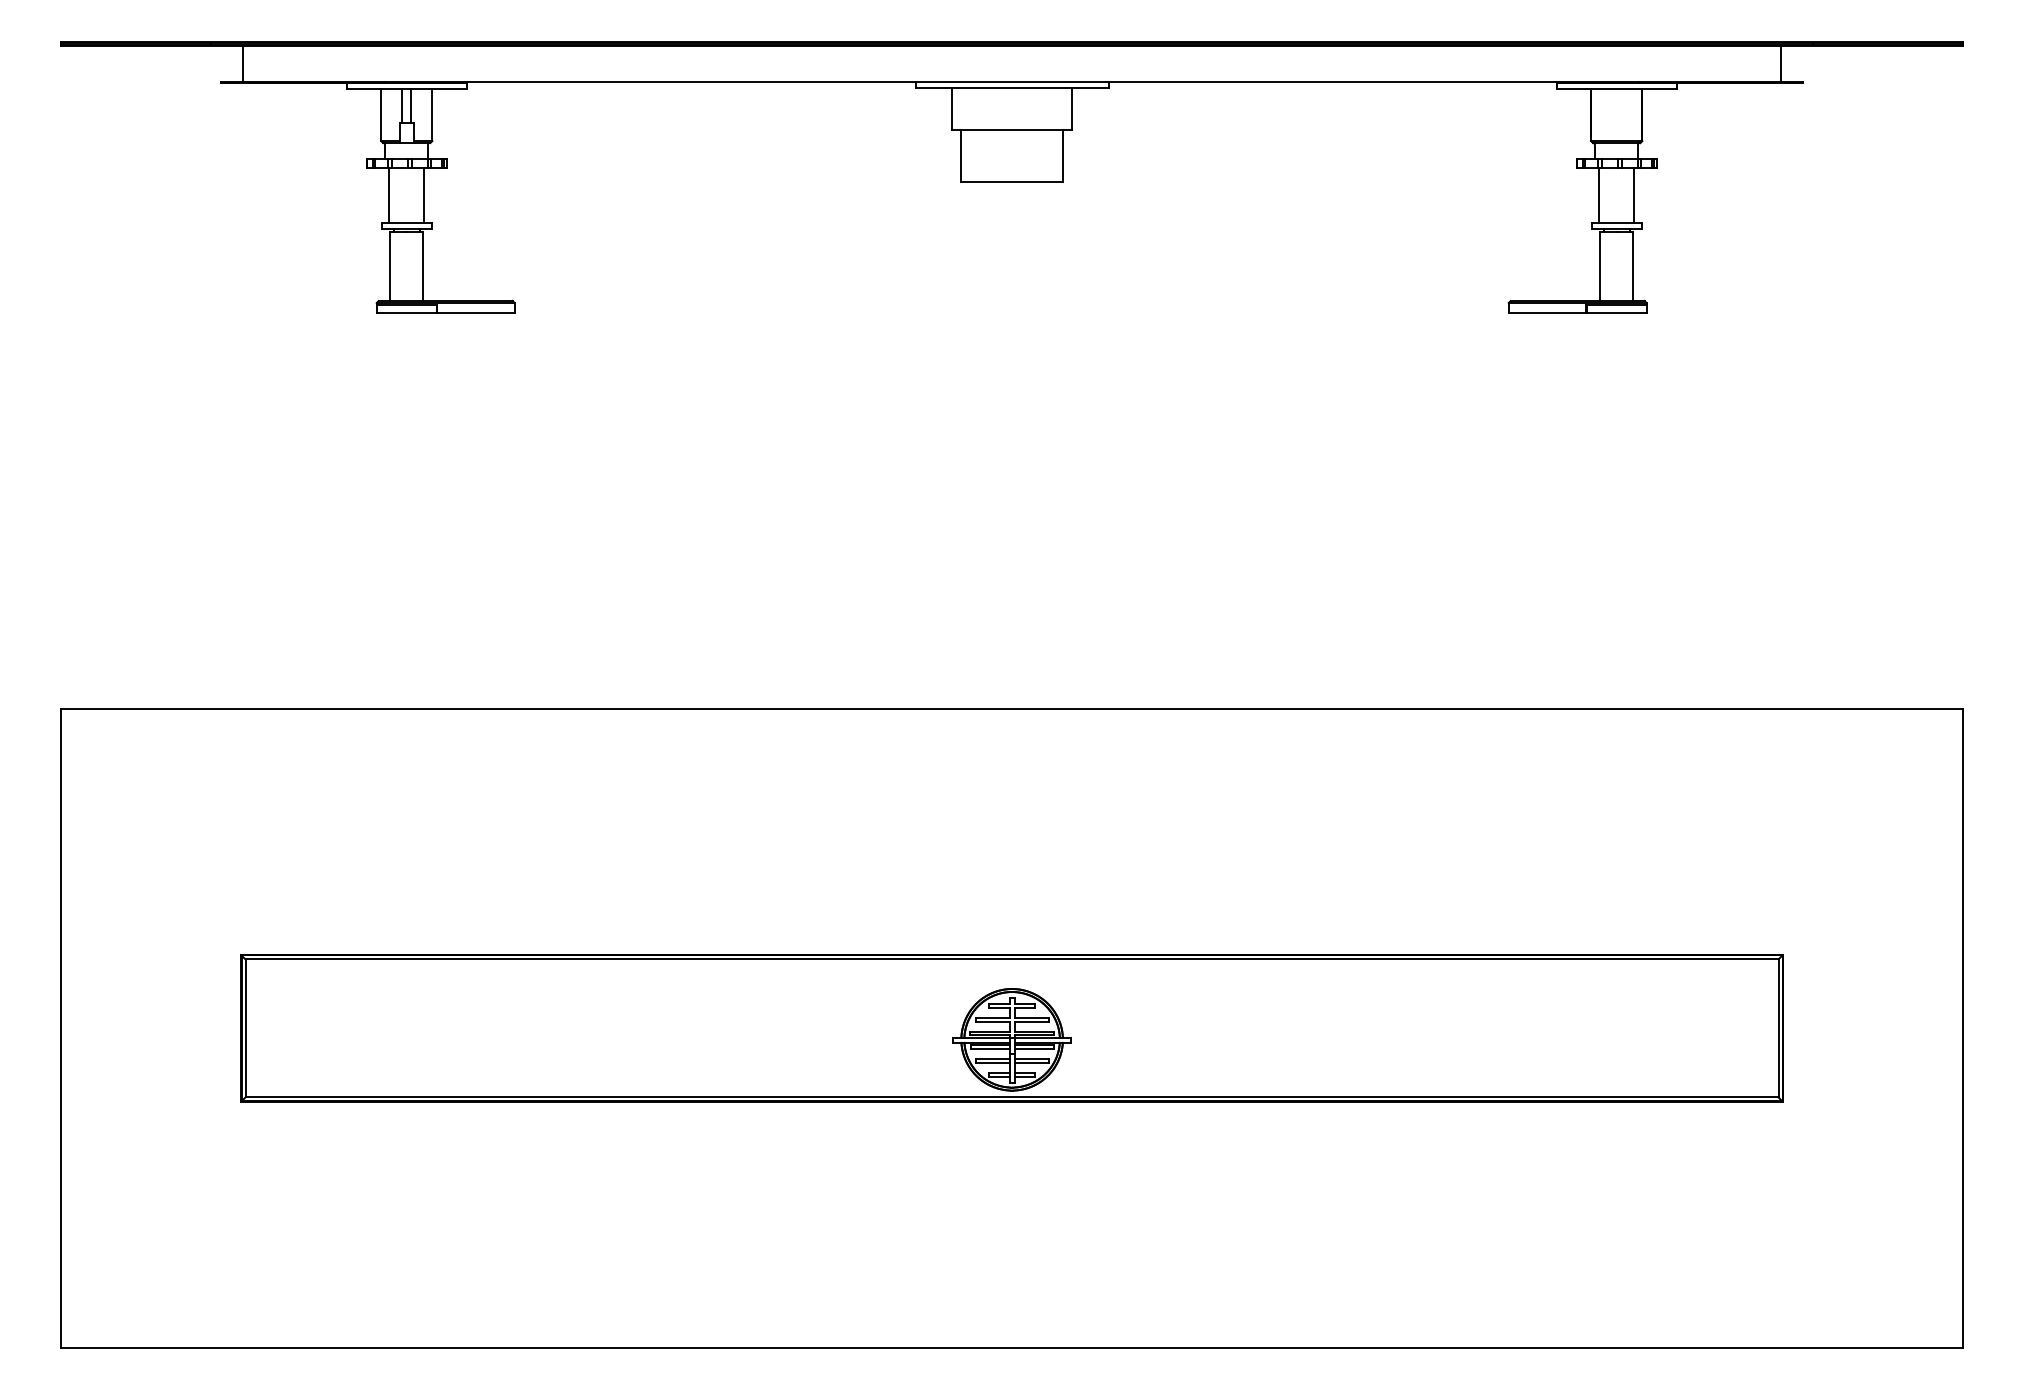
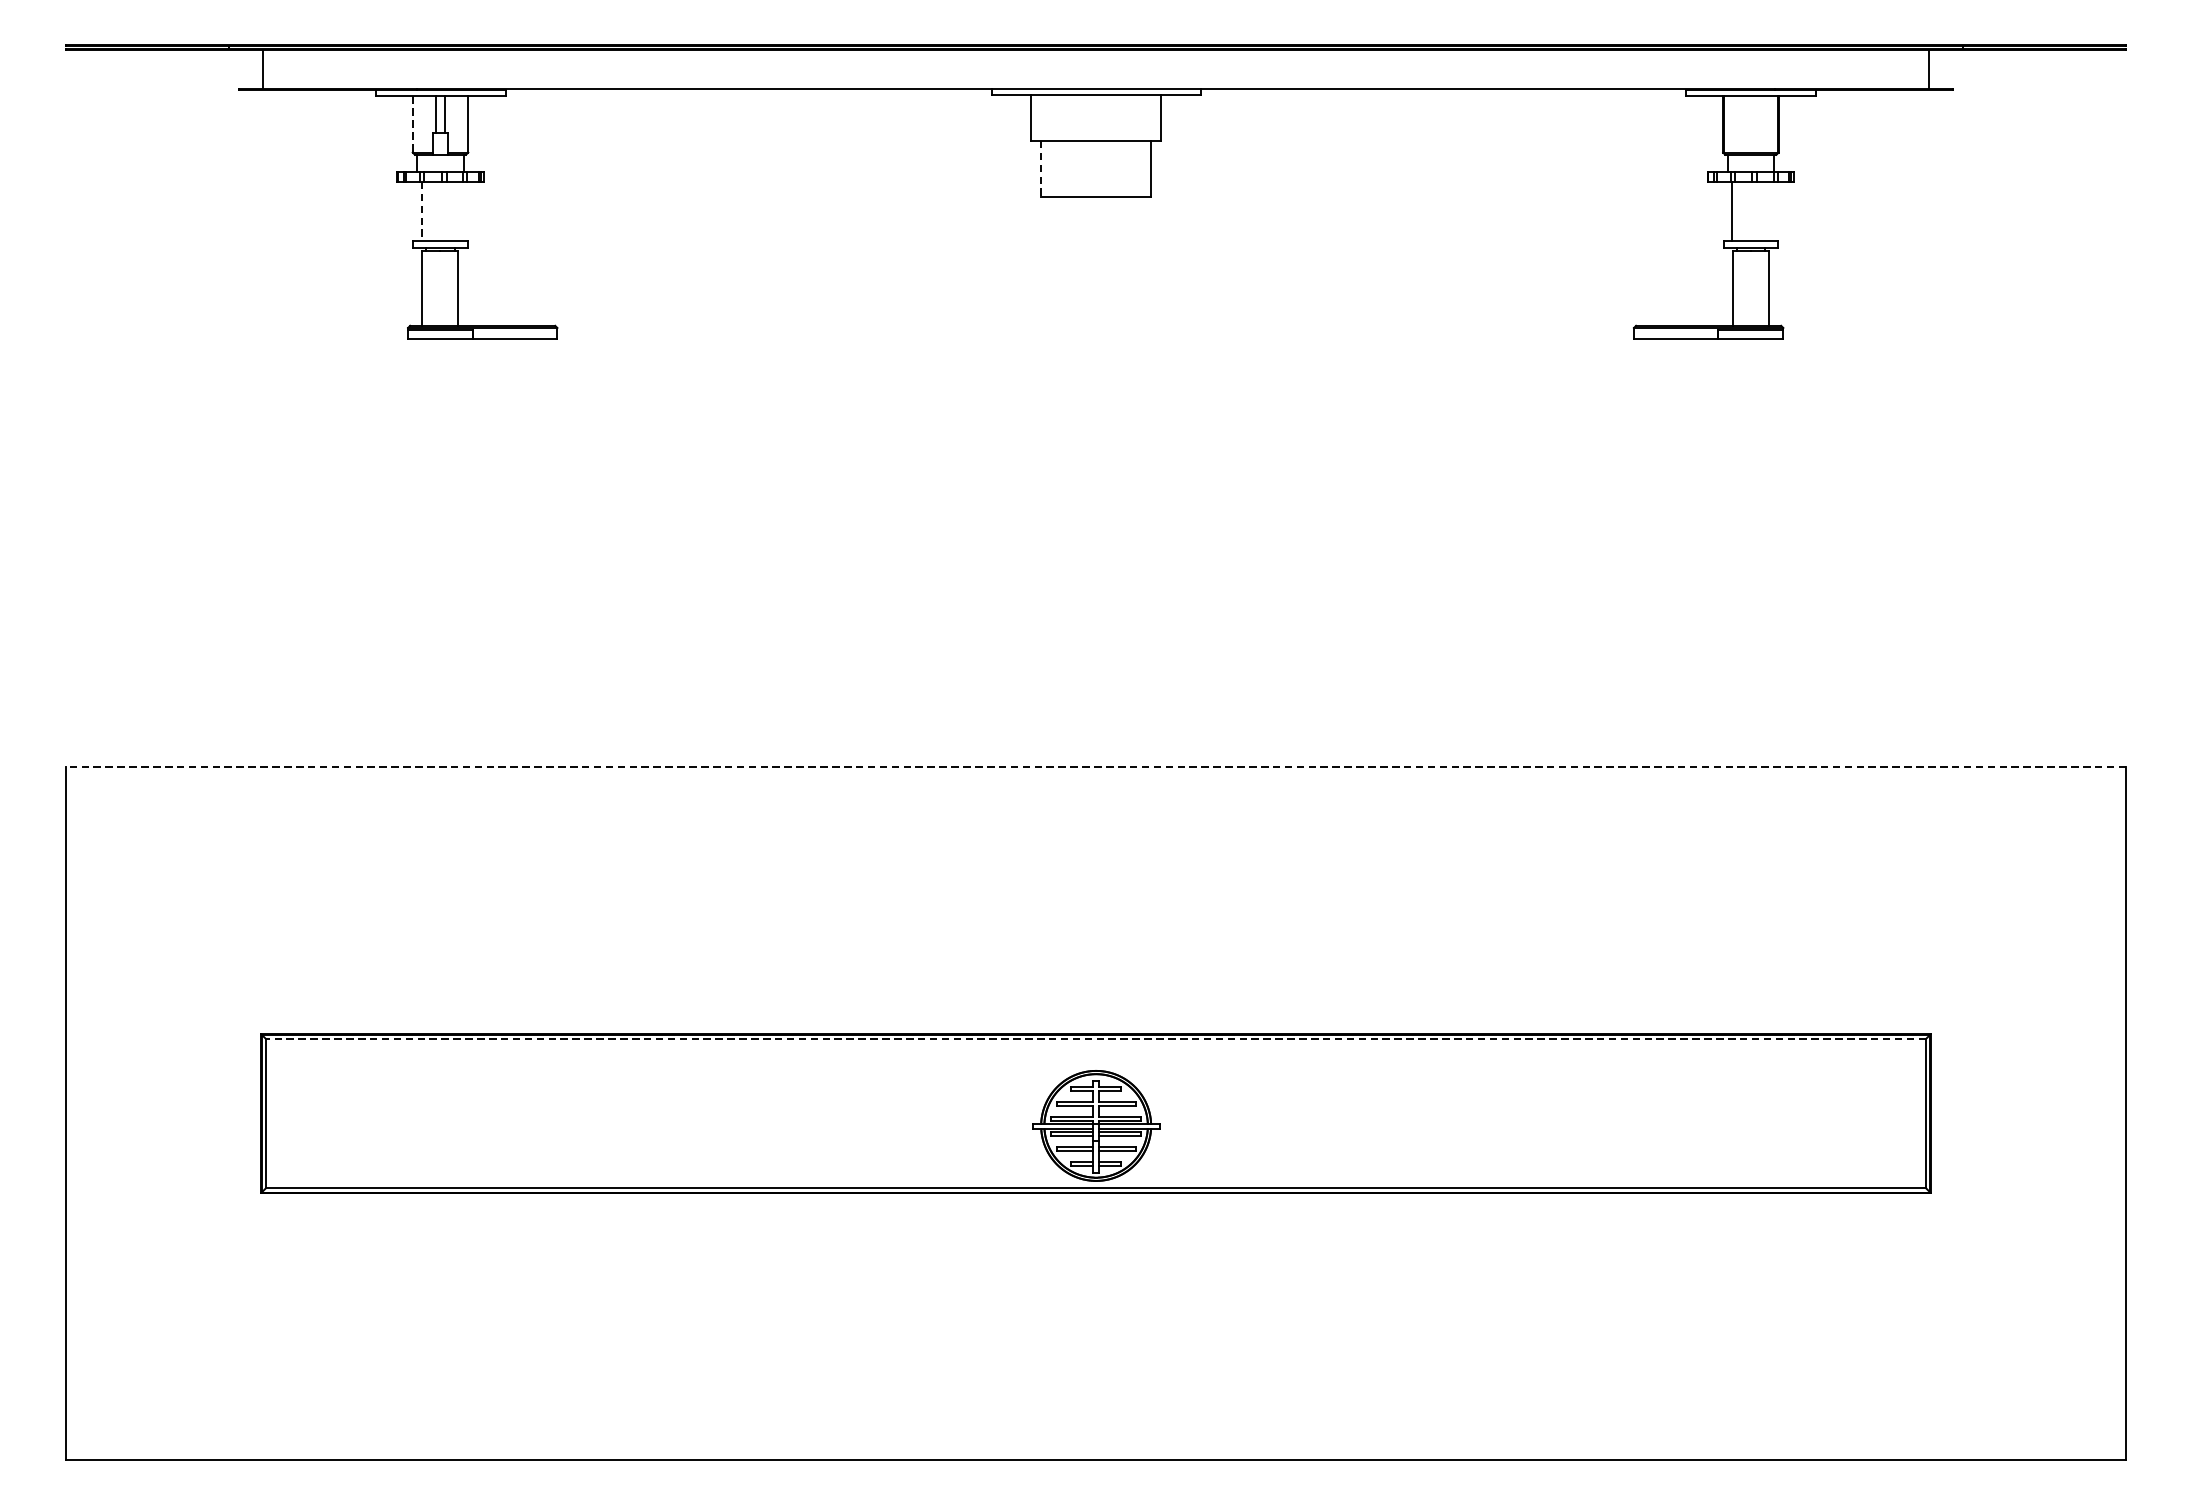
line: (381, 115) -> (413, 124), solid -> dashed
line: (961, 155) -> (1041, 168), solid -> dashed
line: (424, 195) -> (459, 211), removed
line: (1634, 195) -> (1770, 211), removed
line: (389, 196) -> (421, 212), solid -> dashed
line: (1011, 708) -> (1095, 767), solid -> dashed
line: (1012, 959) -> (1096, 1038), solid -> dashed

